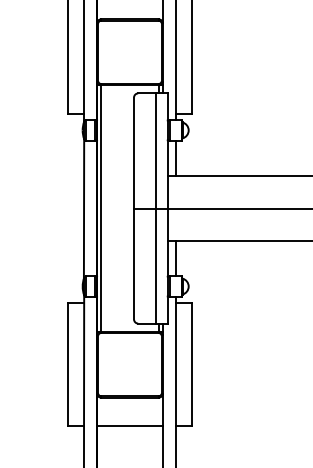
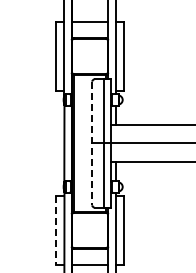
line: (134, 208) -> (92, 143), solid -> dashed
line: (68, 364) -> (55, 230), solid -> dashed

